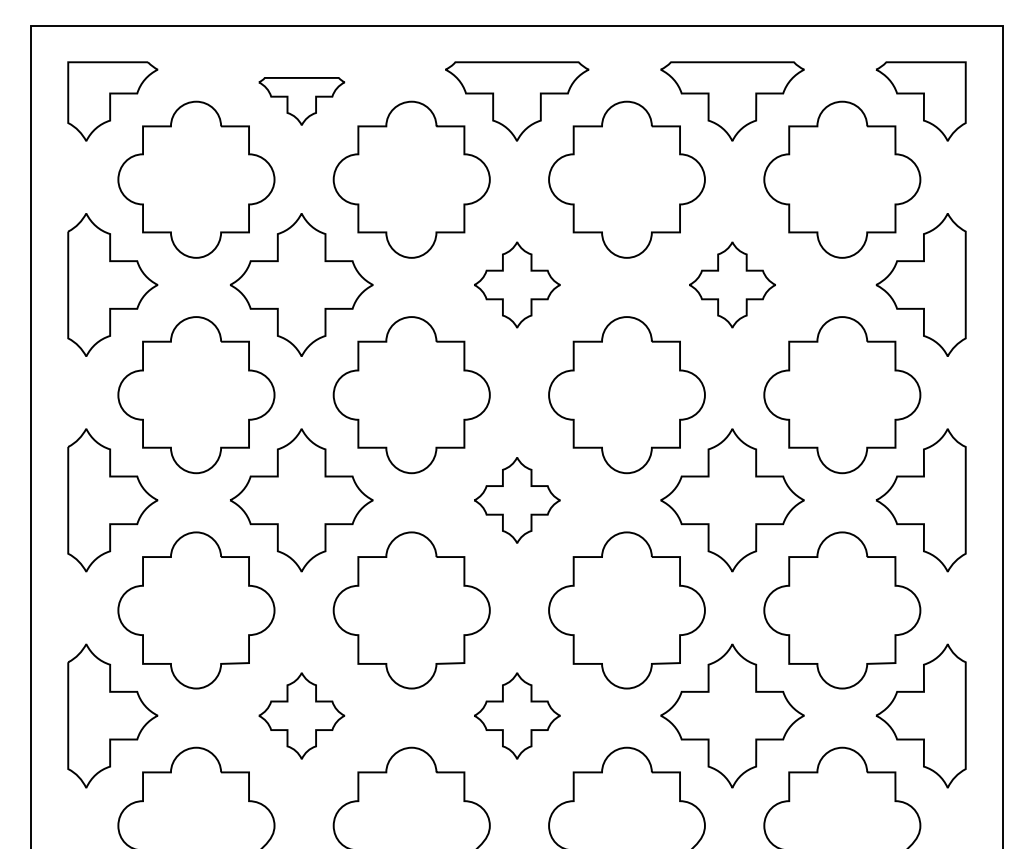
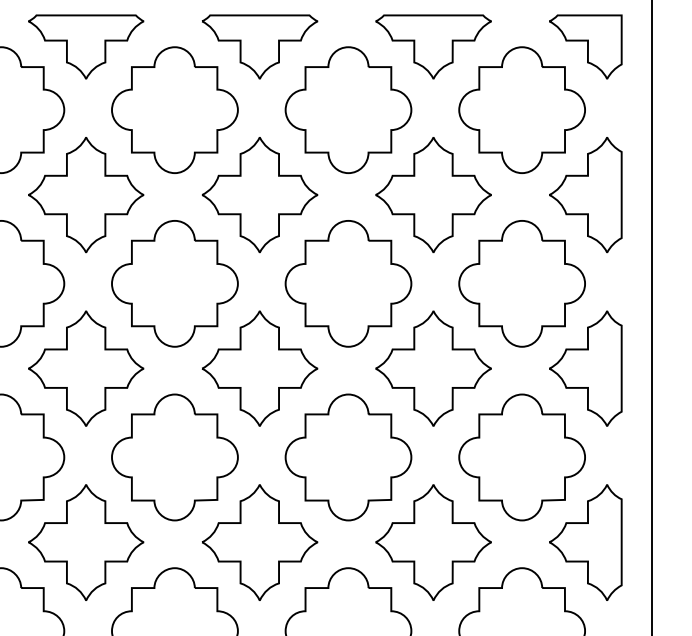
part: (301, 101) -> (86, 47), size x1.67
part: (517, 284) -> (260, 194), size x1.67
part: (732, 284) -> (433, 194), size x1.67
part: (517, 500) -> (260, 368), size x1.67
part: (301, 715) -> (86, 542), size x1.67
part: (517, 715) -> (260, 542), size x1.67

